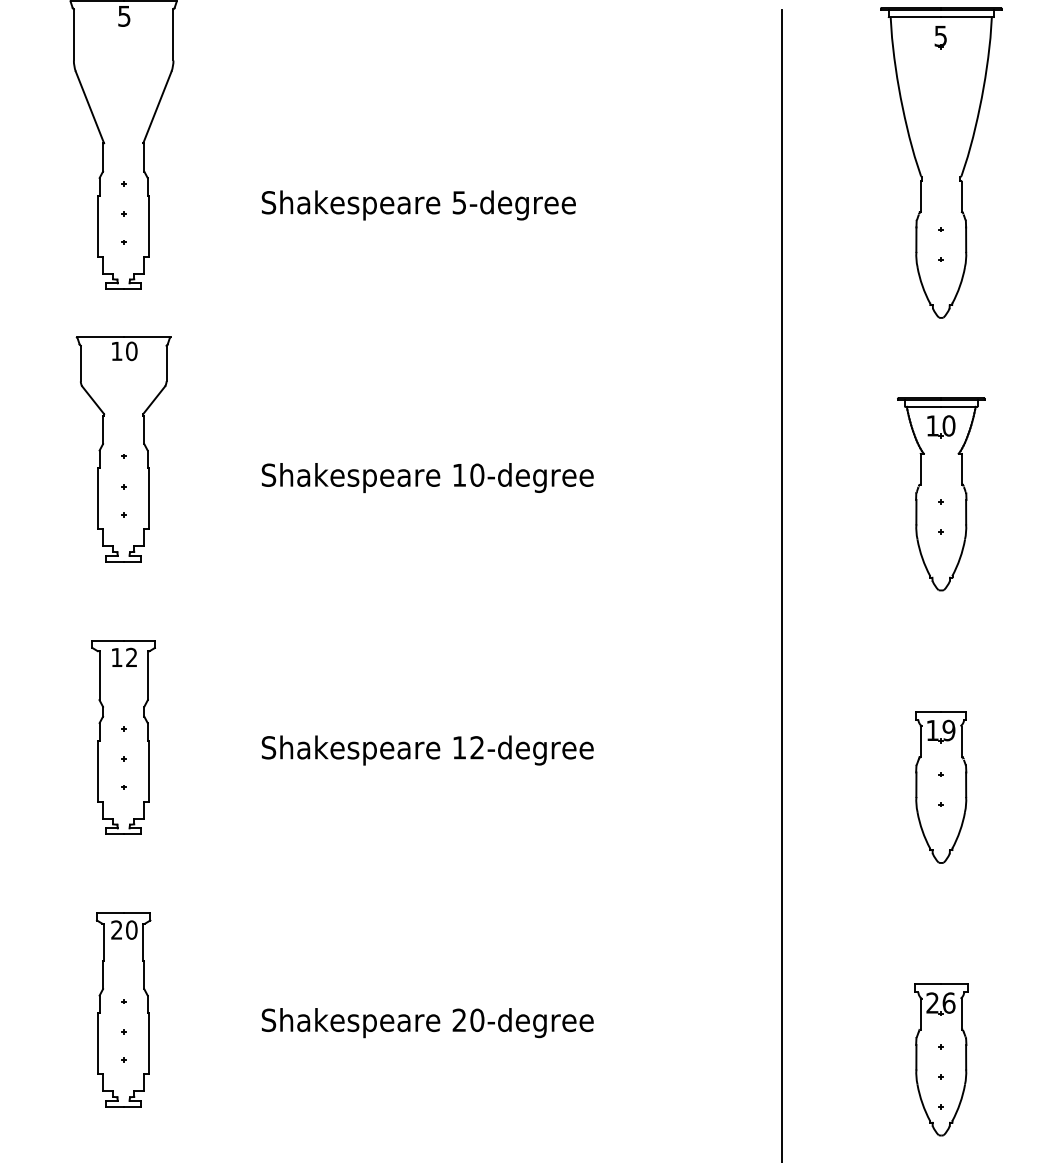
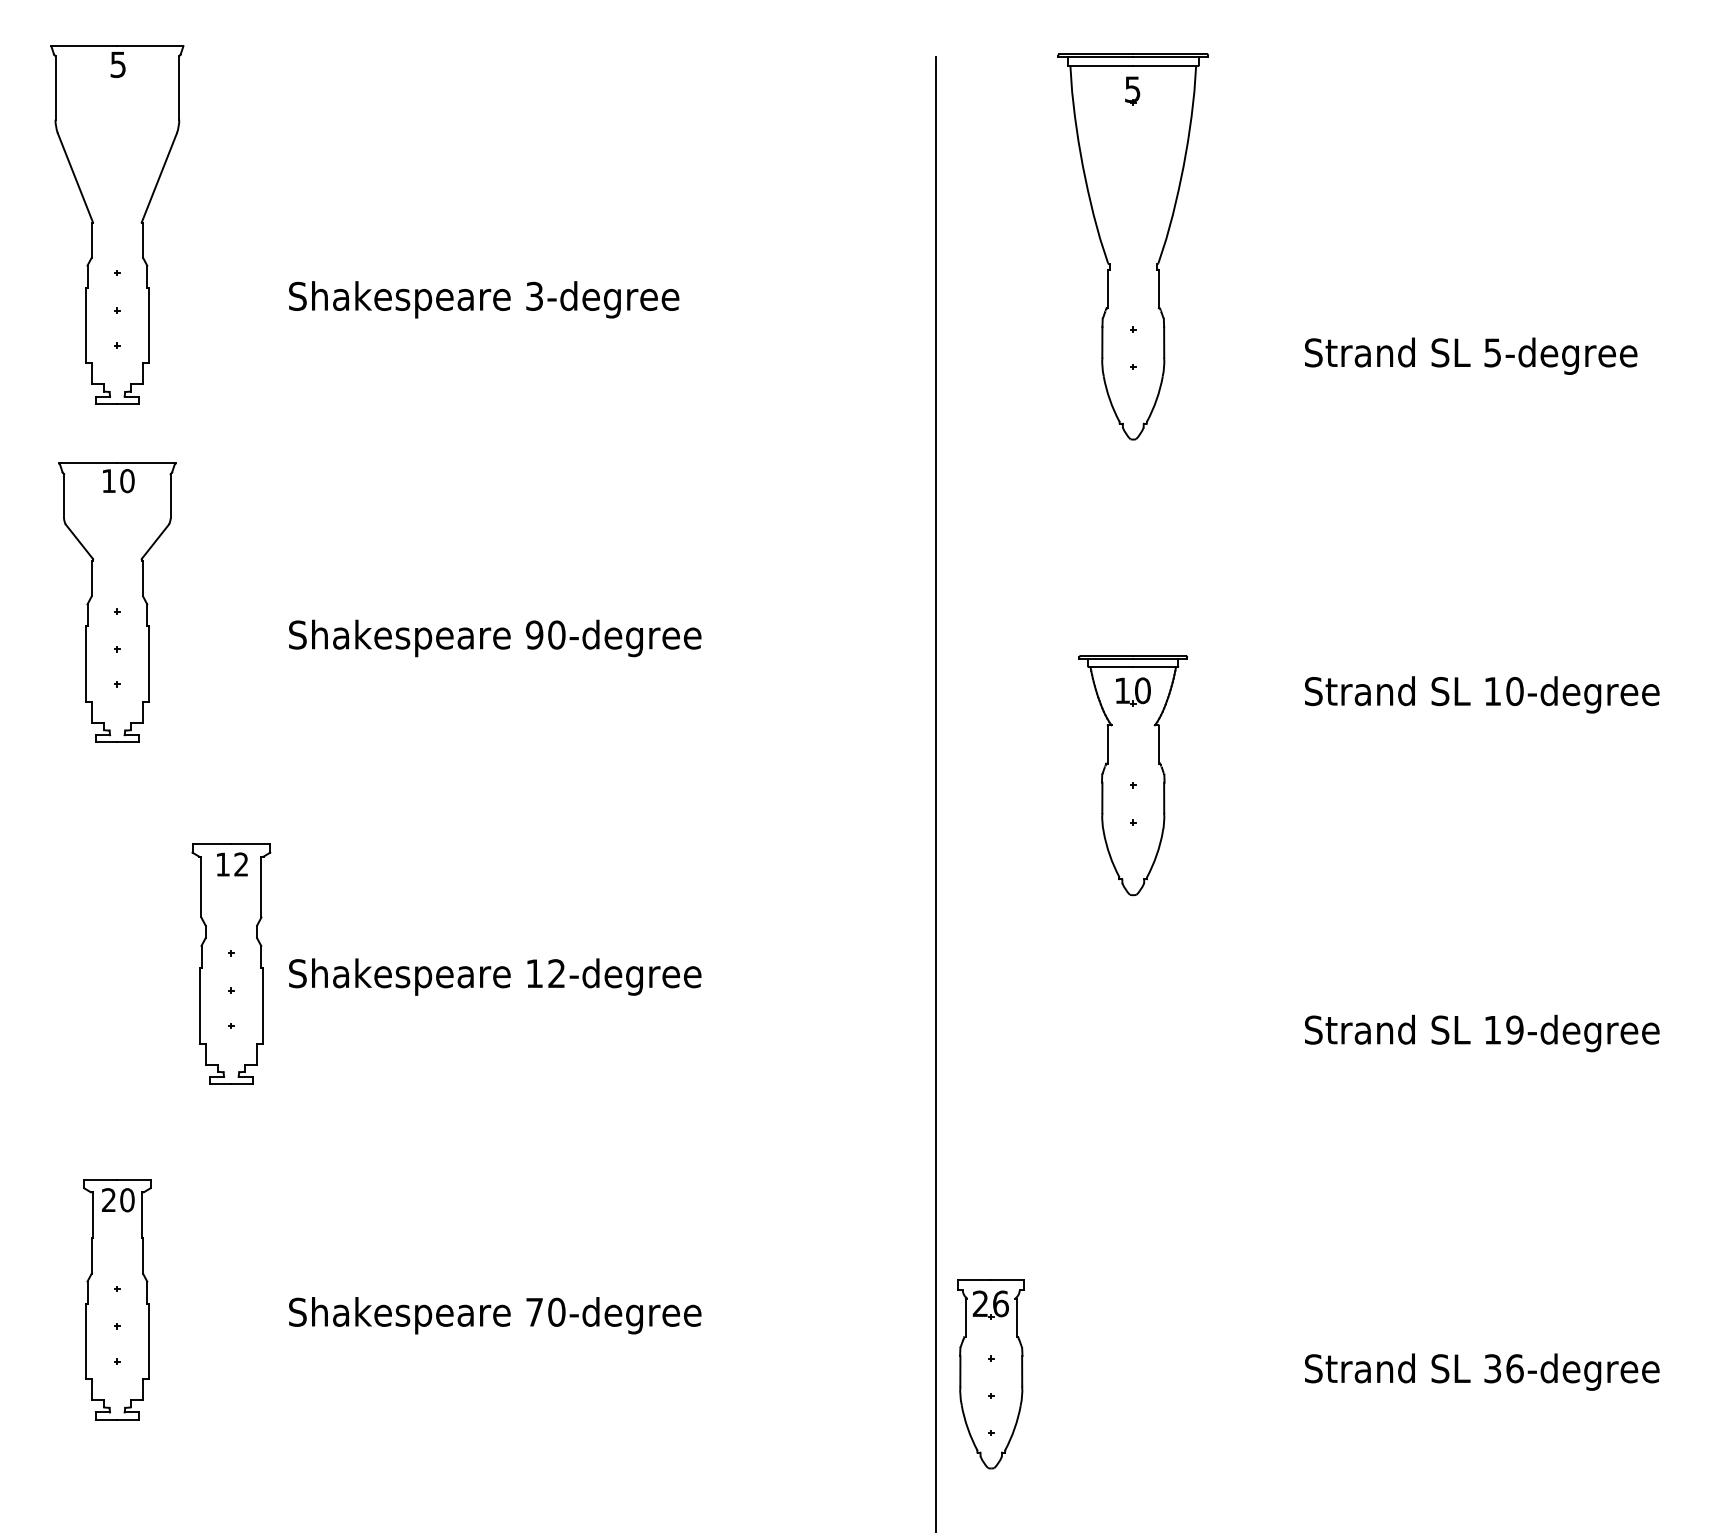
text: (459, 201) -> (534, 295), 5-degree -> 3-degree
text: (459, 474) -> (534, 634), 10-degree -> 90-degree
part: (940, 494) -> (1132, 775), moved
part: (123, 737) -> (231, 963), moved
part: (941, 787) -> (1133, 1022), removed
text: (459, 1019) -> (534, 1311), 20-degree -> 70-degree
part: (940, 1059) -> (990, 1374), moved

